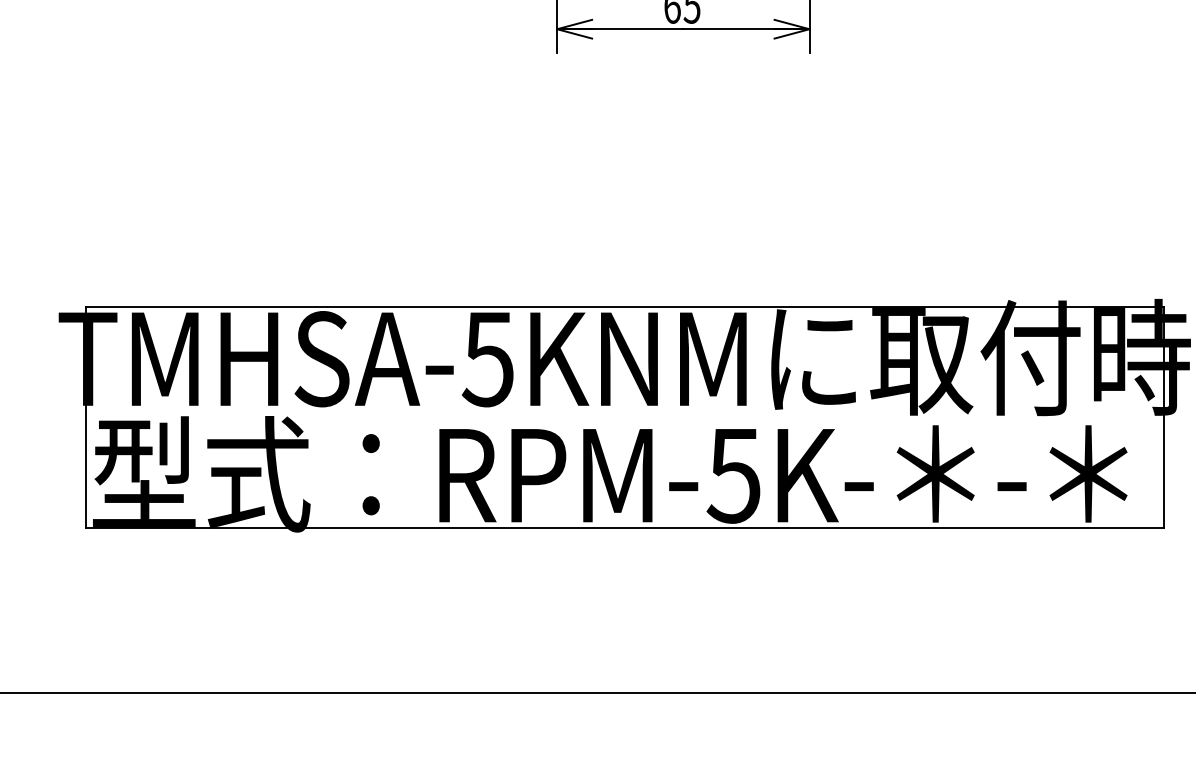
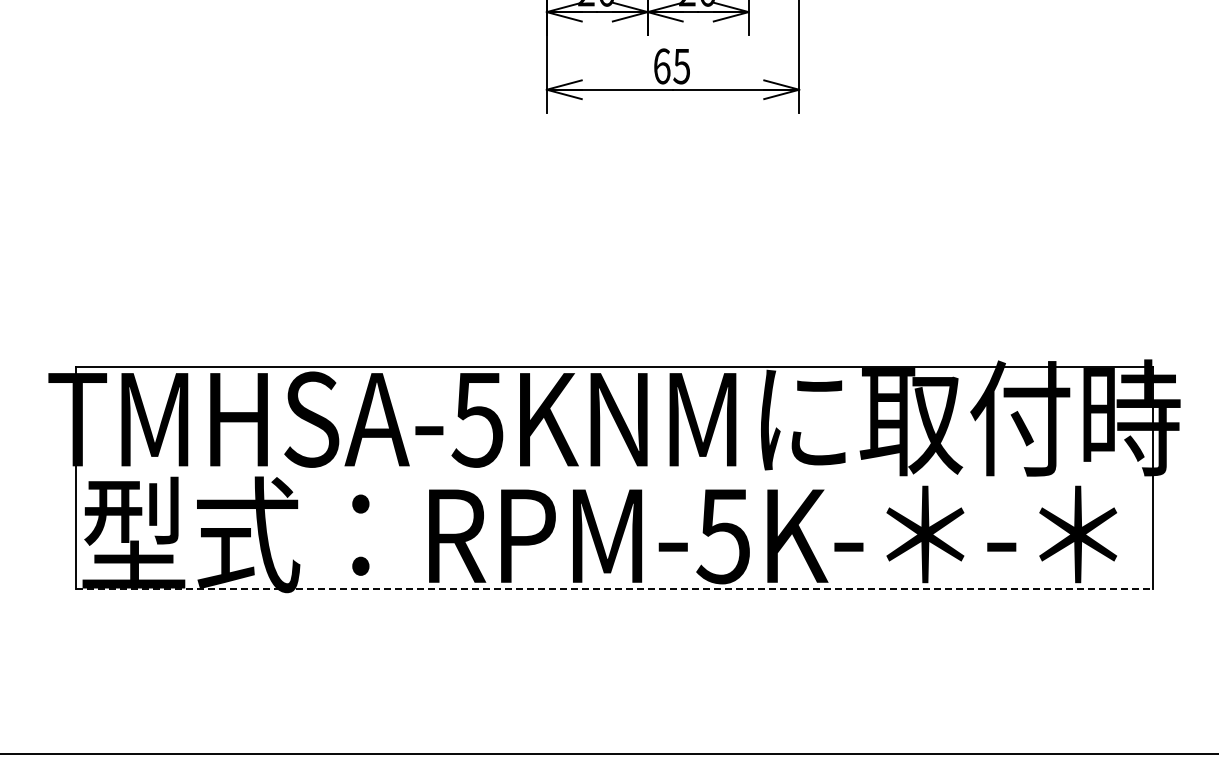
line: (624, 527) -> (614, 588), solid -> dashed

